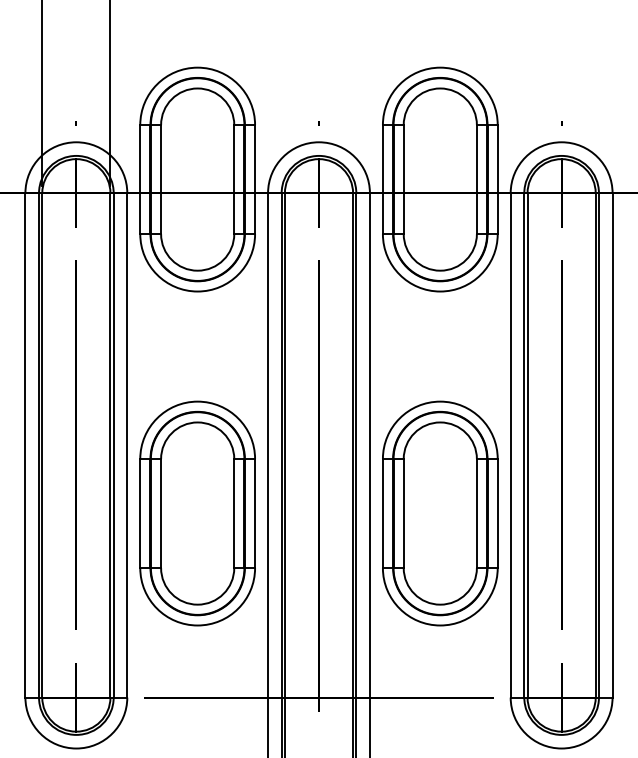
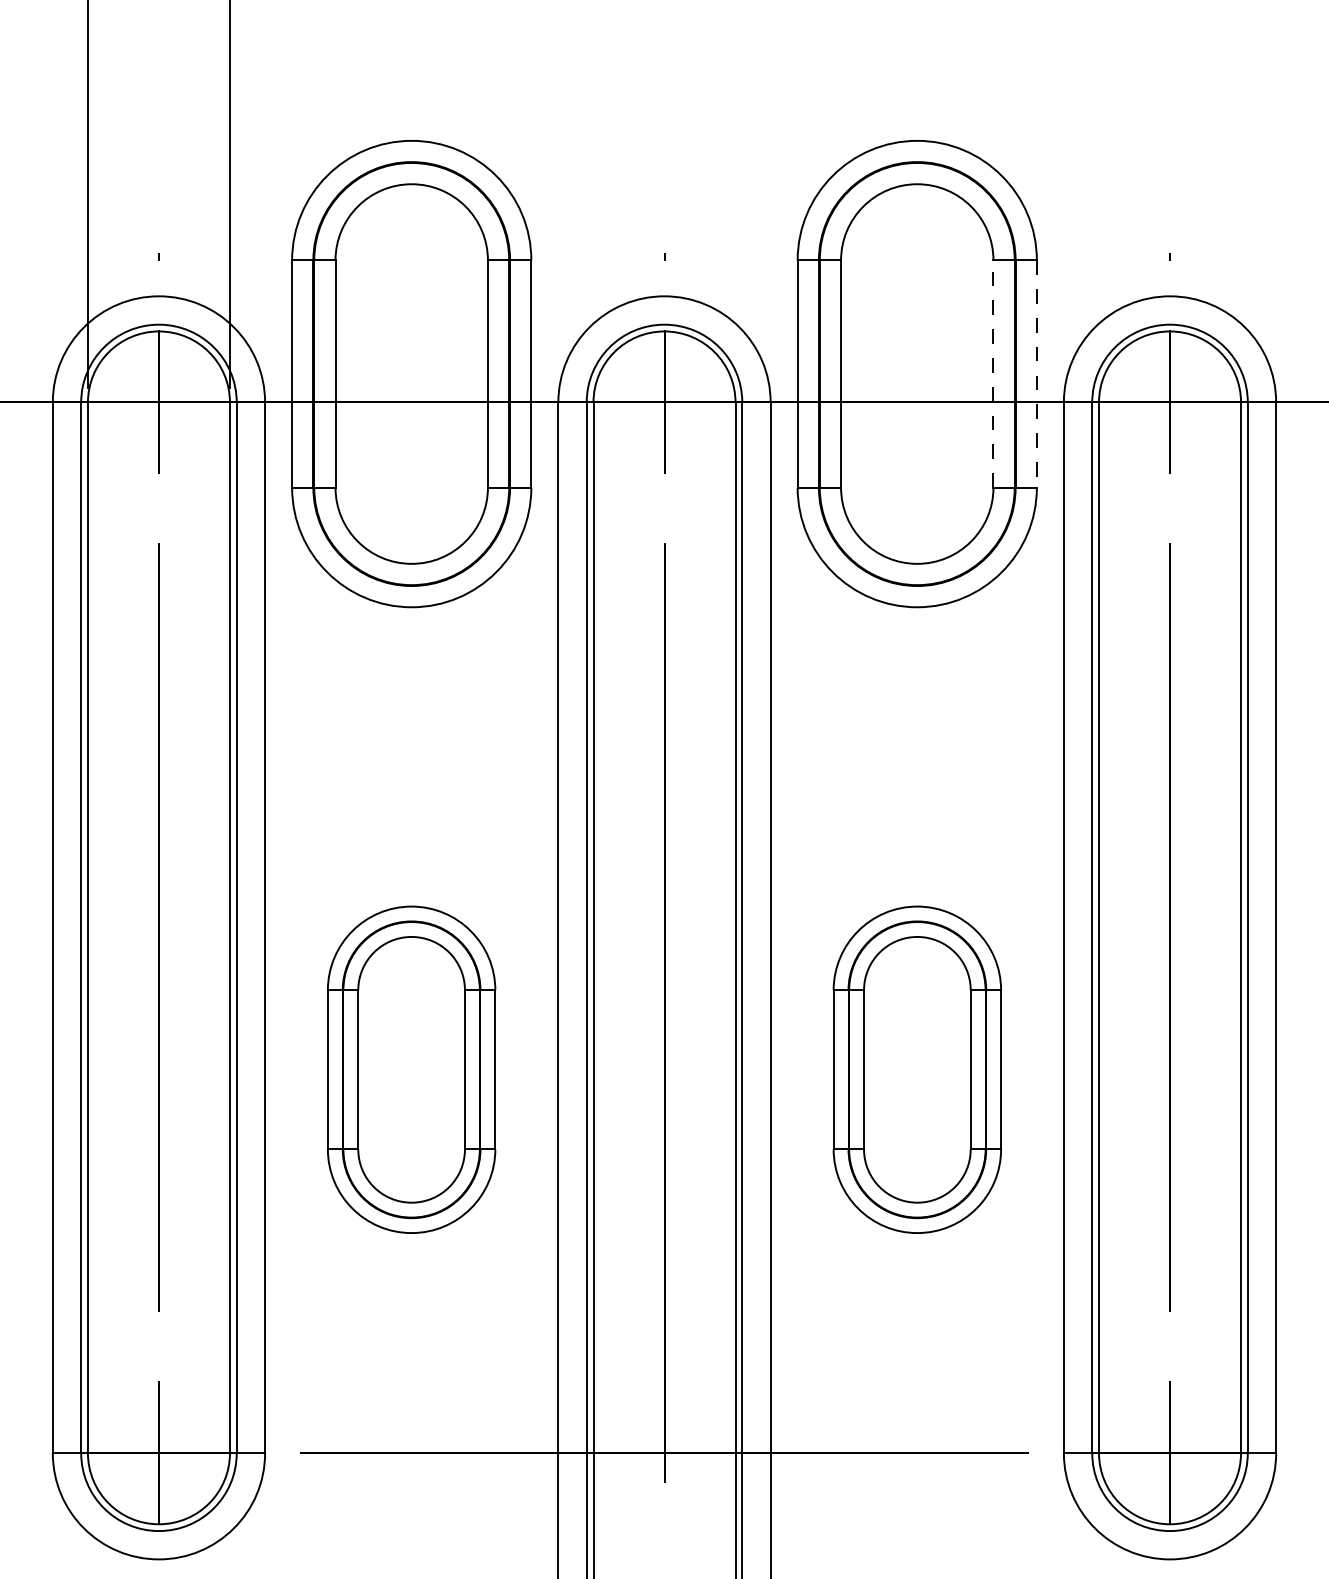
line: (476, 179) -> (992, 373), solid -> dashed
line: (497, 179) -> (1036, 373), solid -> dashed
part: (197, 513) -> (411, 1069), size x0.7
part: (440, 513) -> (917, 1069), size x0.7

